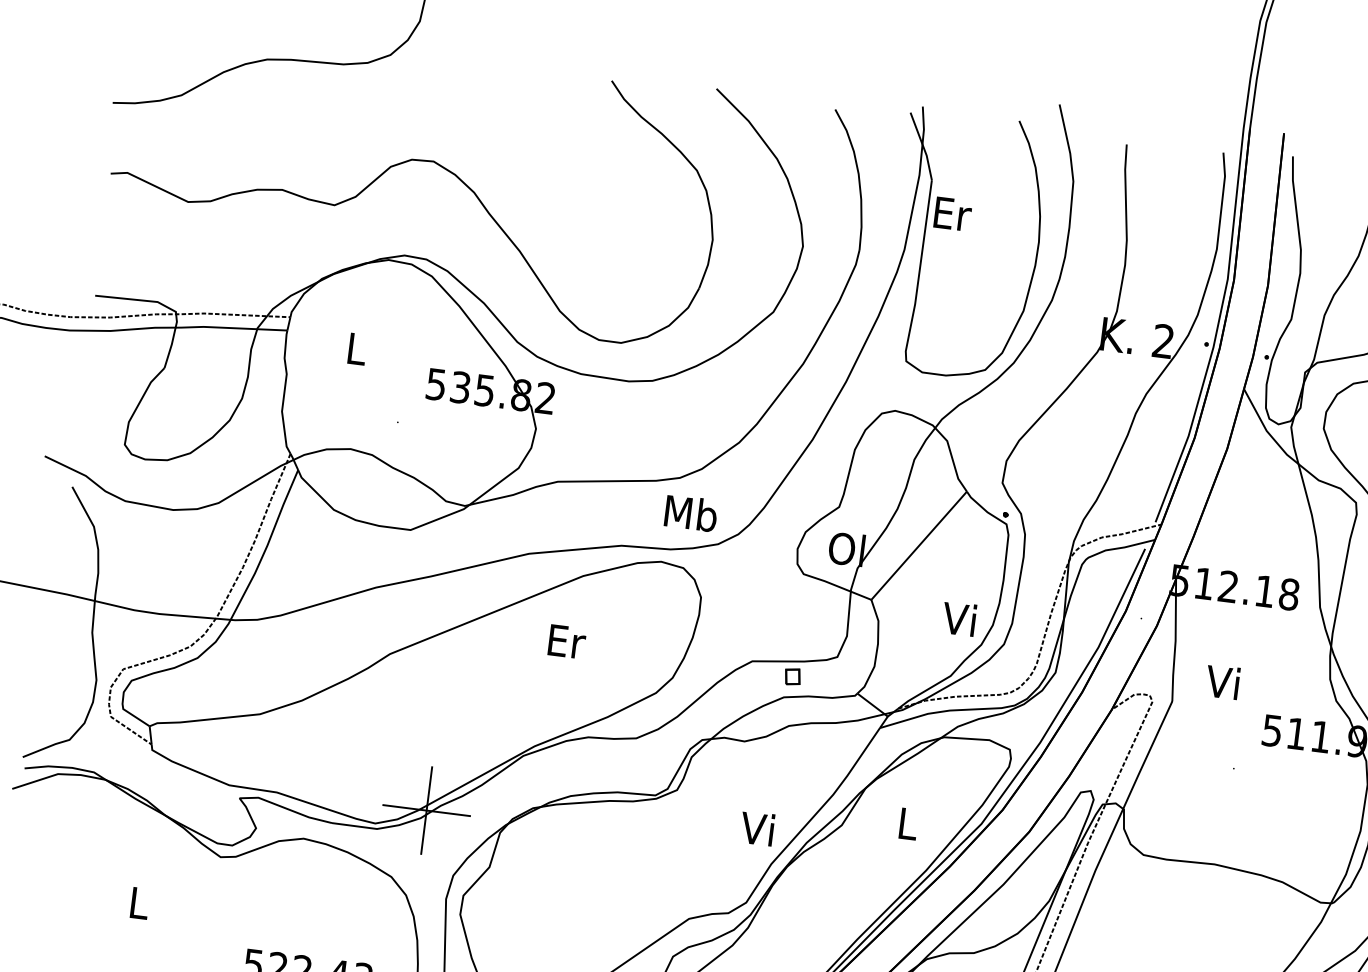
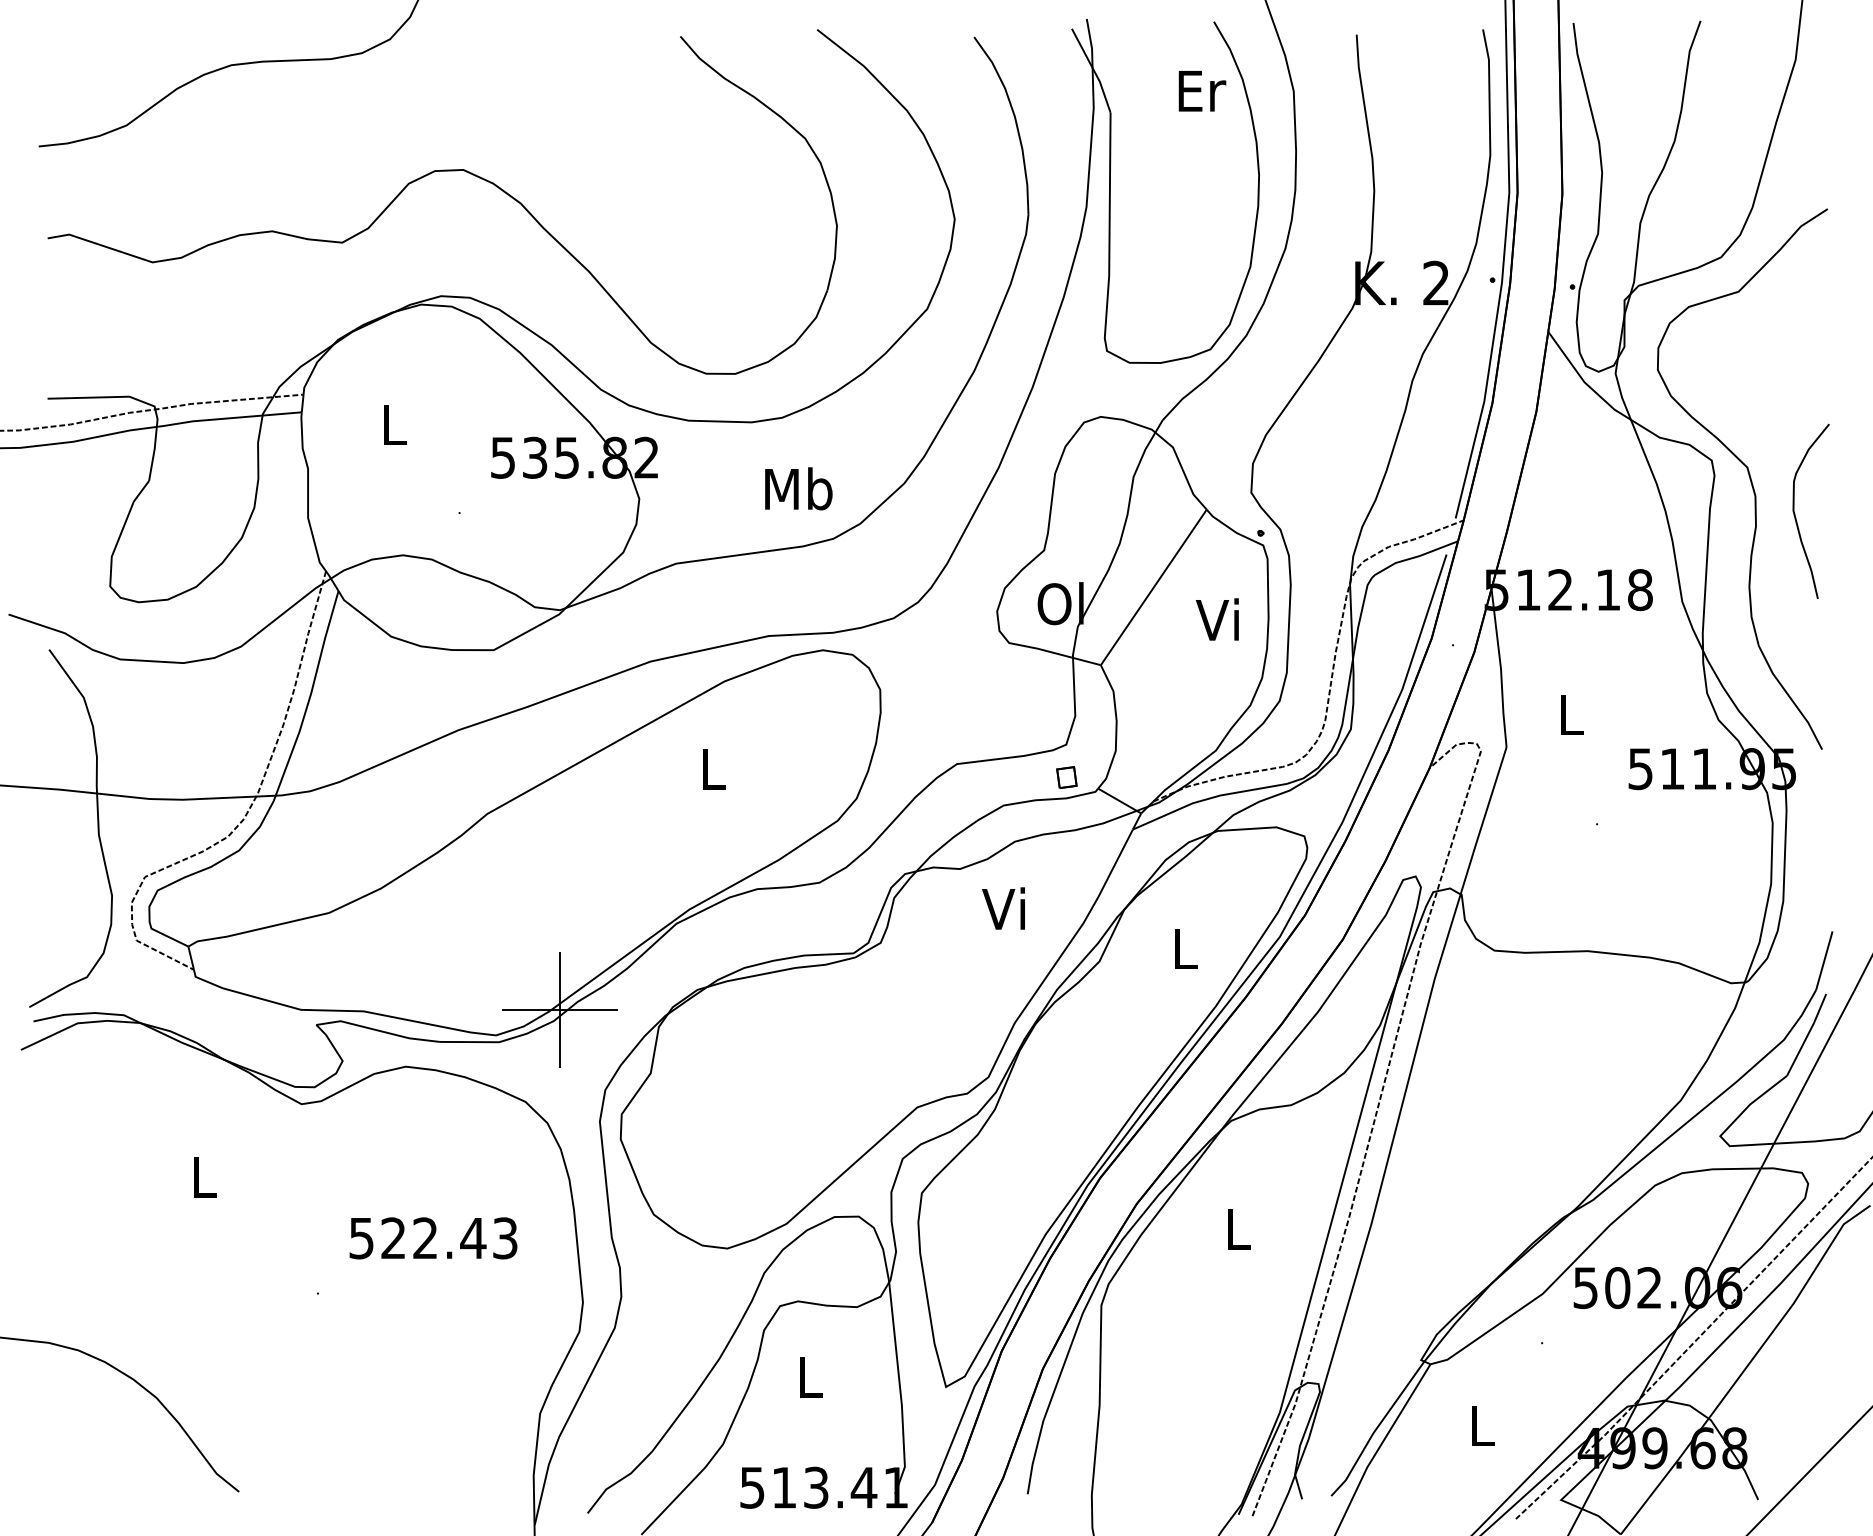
text: (953, 214) -> (1202, 91), moved
text: (691, 513) -> (798, 488), moved
text: (958, 618) -> (1216, 619), moved
text: (567, 641) -> (714, 768), Er -> L
part: (792, 676) -> (1066, 777), moved
text: (1221, 681) -> (1567, 713), Vi -> L
text: (757, 828) -> (1003, 908), moved

